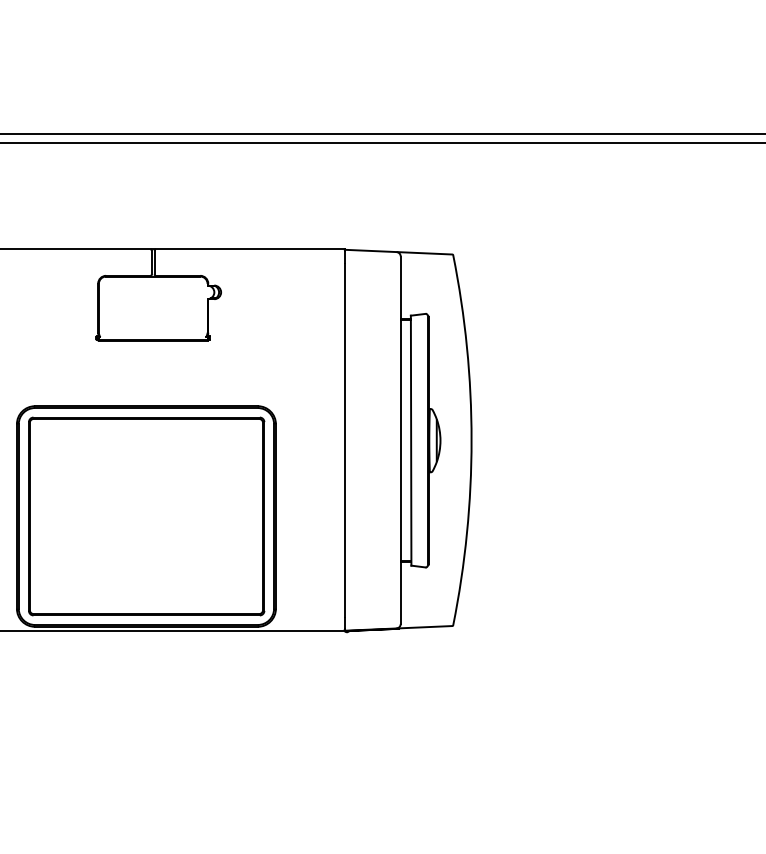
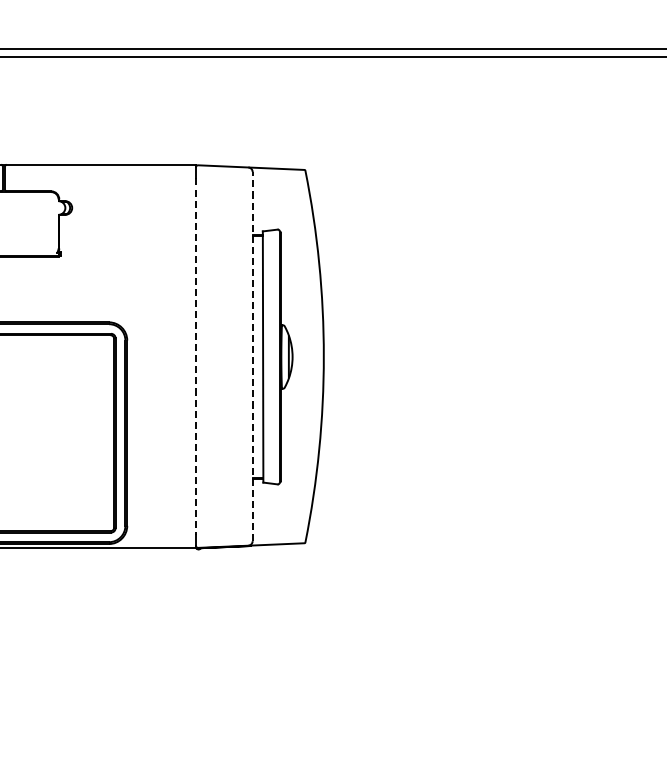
line: (344, 440) -> (196, 356), solid -> dashed
line: (400, 440) -> (252, 356), solid -> dashed

